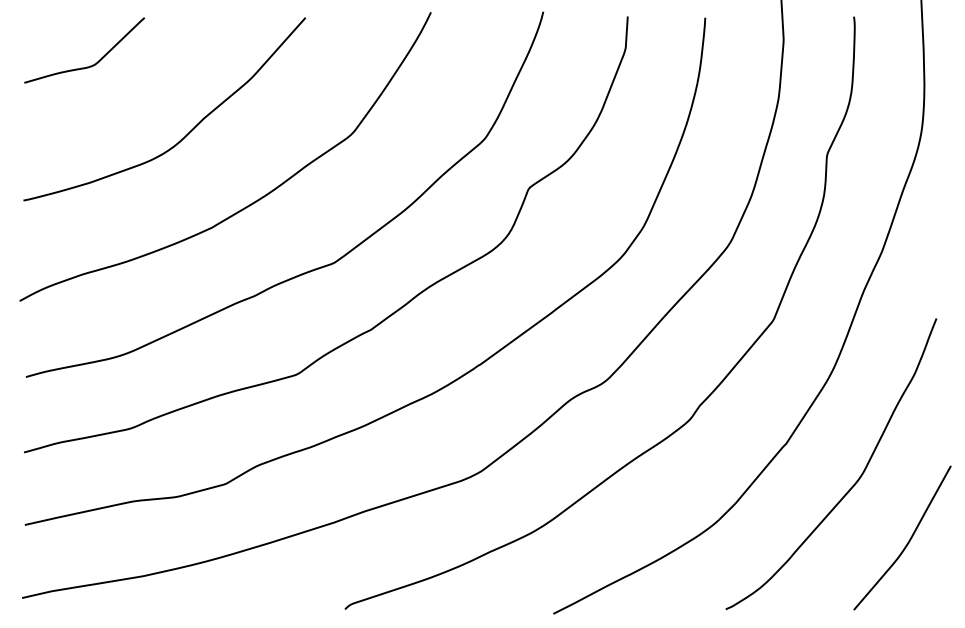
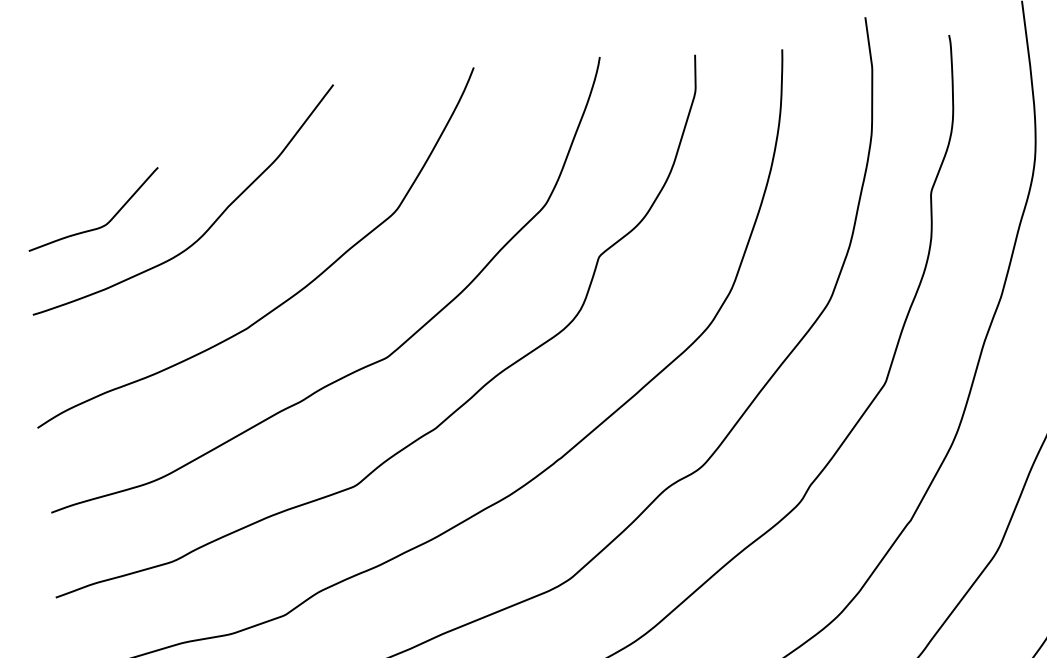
curve: (92, 64) -> (103, 224), moved

